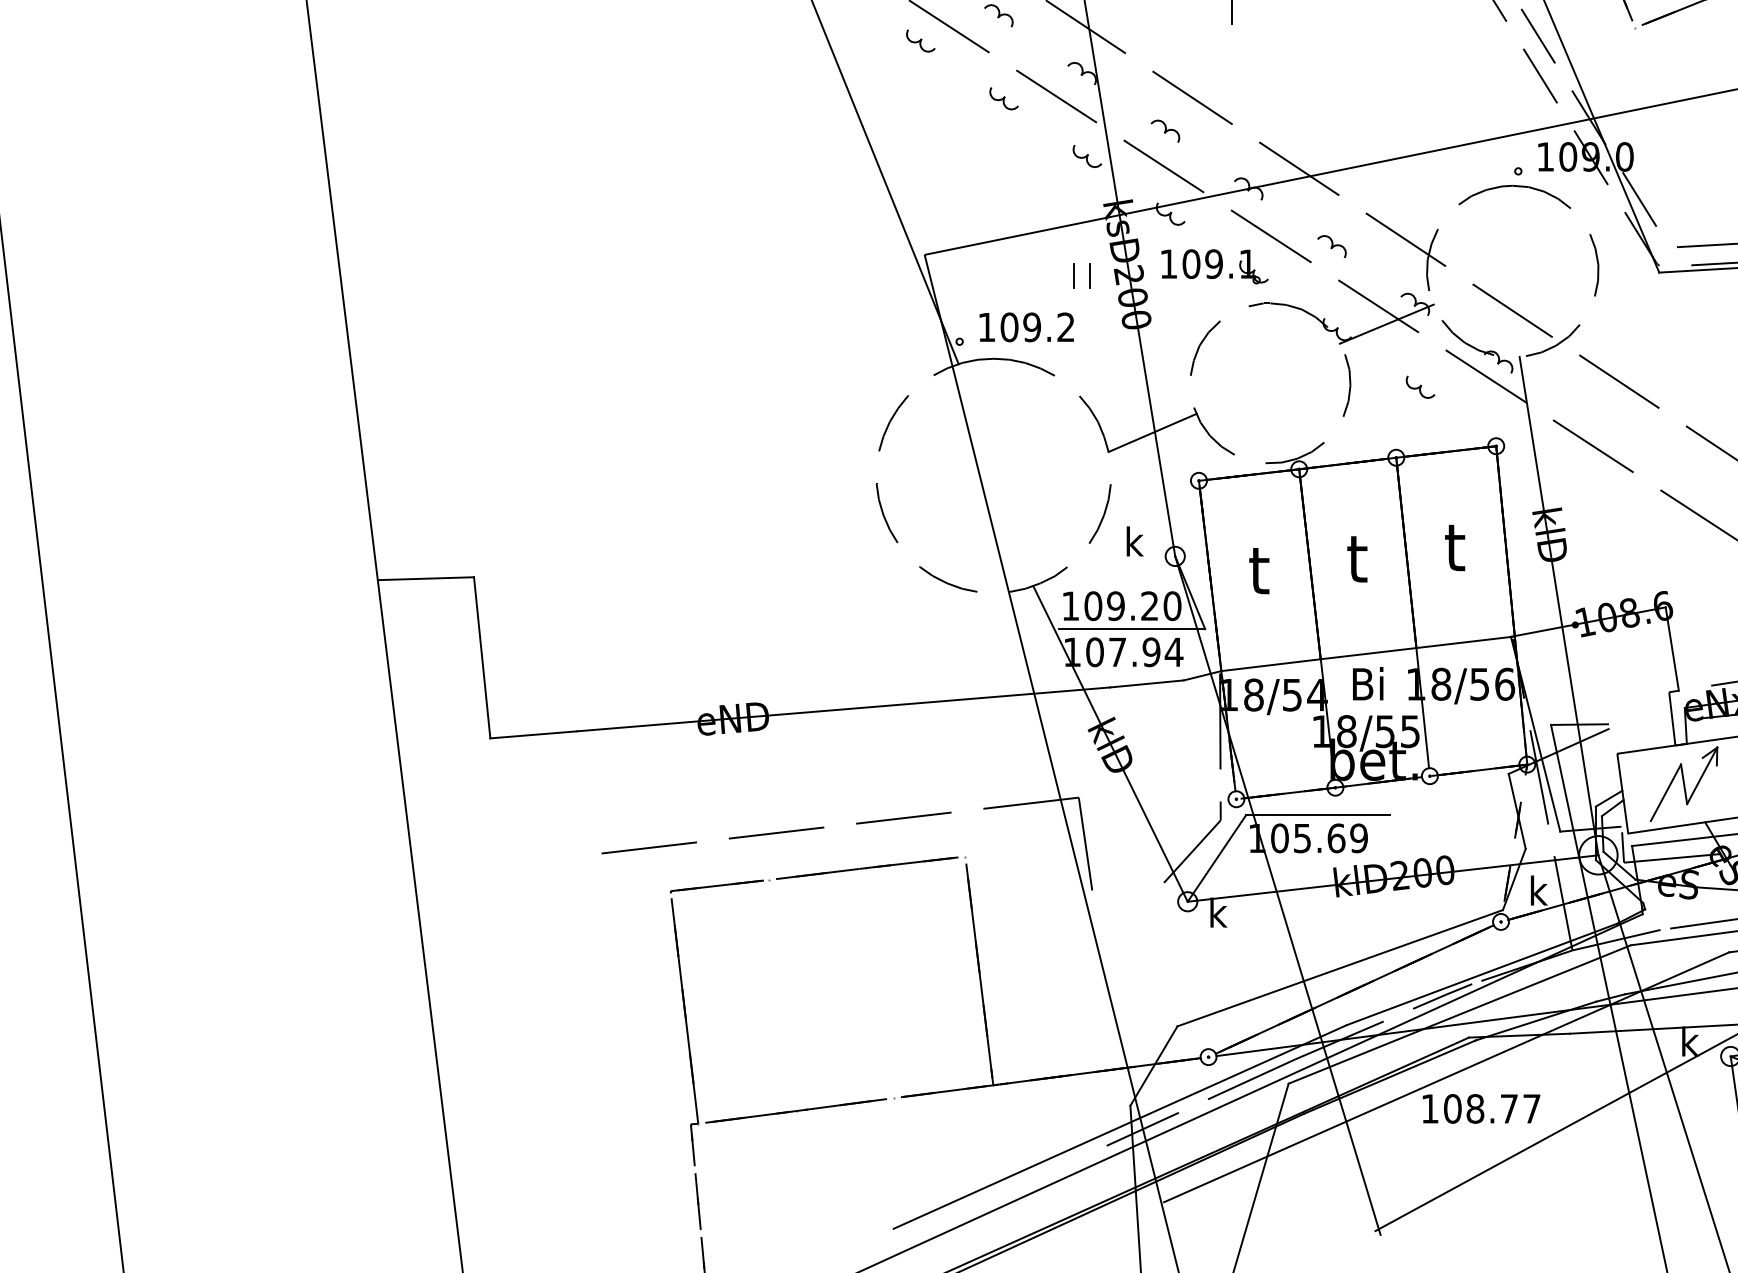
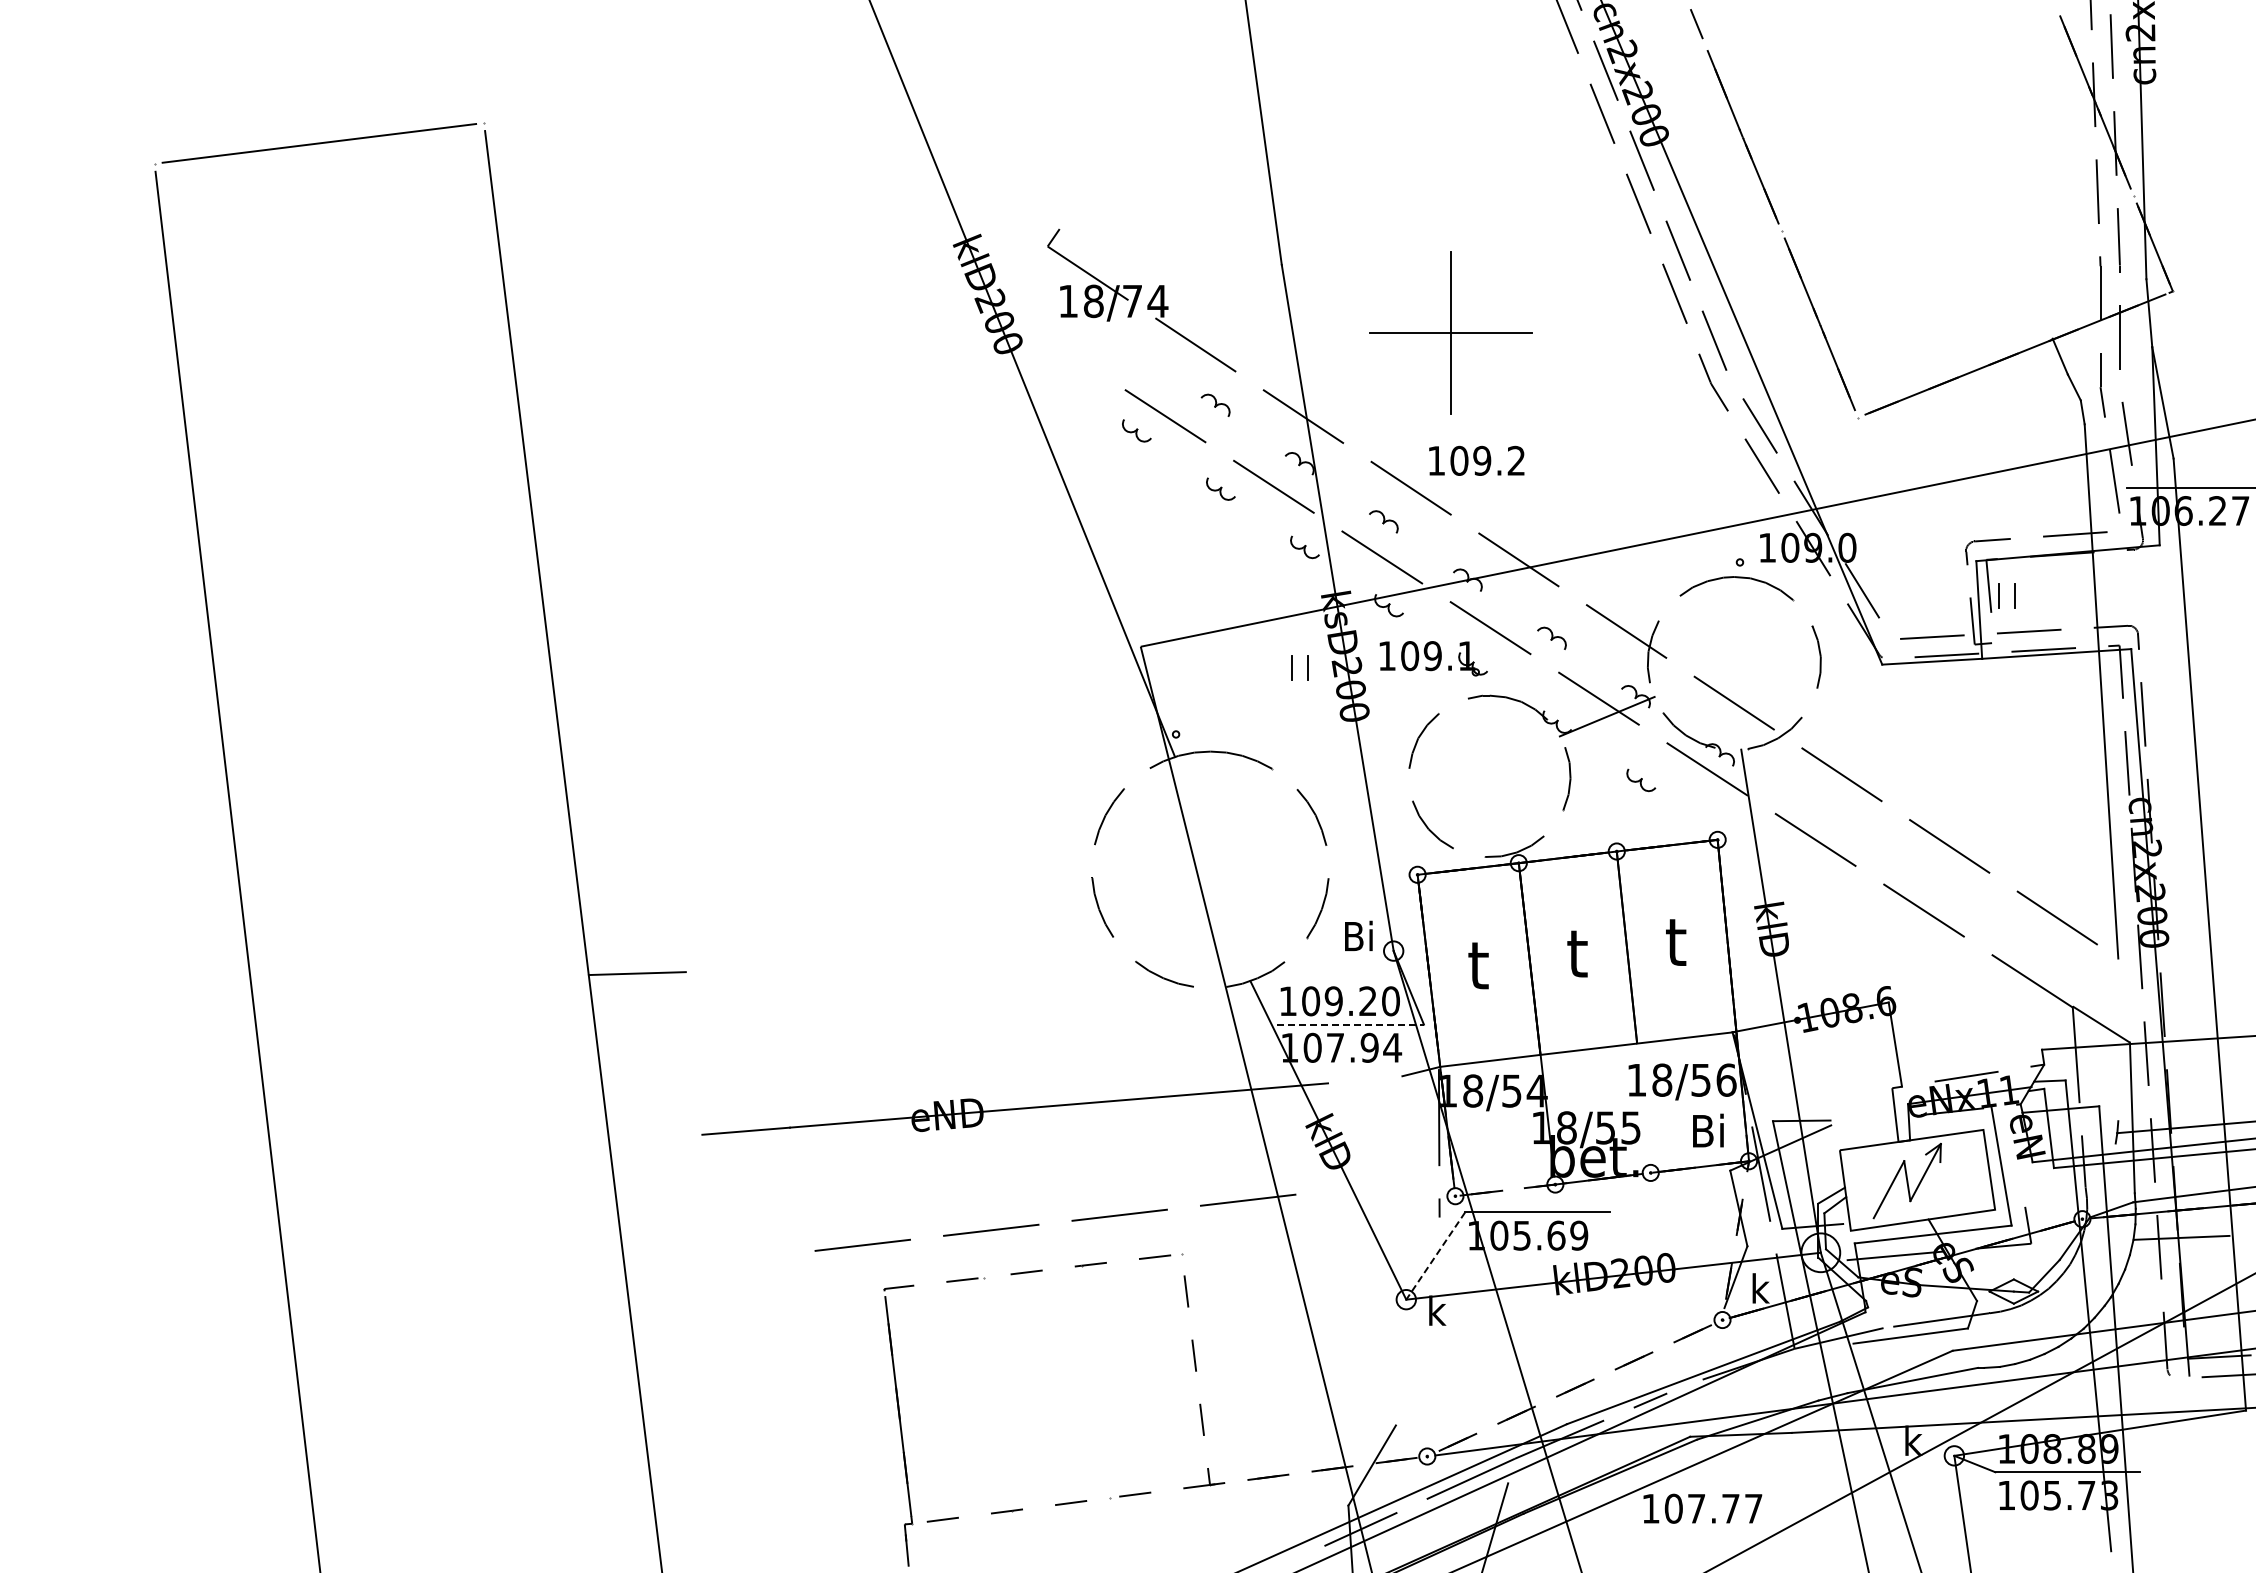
text: (1026, 326) -> (1476, 460), moved
line: (1152, 432) -> (1370, 826), removed
text: (1140, 540) -> (1358, 935), k -> Bi
line: (1412, 616) -> (1633, 1011), removed
line: (1132, 629) -> (1350, 1024), solid -> dashed
line: (481, 657) -> (693, 1053), removed
line: (1147, 683) -> (1365, 1079), removed
text: (1368, 683) -> (1708, 1130), moved
line: (1286, 793) -> (1505, 1190), removed
line: (1084, 844) -> (1302, 1241), removed
line: (1622, 847) -> (1845, 1244), removed
line: (1191, 851) -> (1410, 1248), removed
line: (1216, 858) -> (1435, 1256), solid -> dashed
line: (915, 861) -> (1131, 1259), removed
line: (817, 873) -> (1032, 1271), removed
line: (719, 885) -> (933, 1283), removed
line: (1339, 967) -> (1559, 1366), removed
line: (978, 970) -> (1195, 1369), removed
line: (1459, 988) -> (1680, 1387), removed
line: (1354, 989) -> (1574, 1388), removed
line: (1459, 1014) -> (1680, 1413), removed
line: (1100, 1070) -> (1318, 1470), removed
line: (943, 1090) -> (1159, 1490), removed
line: (845, 1103) -> (1060, 1503), removed
text: (1475, 1108) -> (1696, 1508), 108.77 -> 107.77
line: (748, 1116) -> (962, 1516), removed

